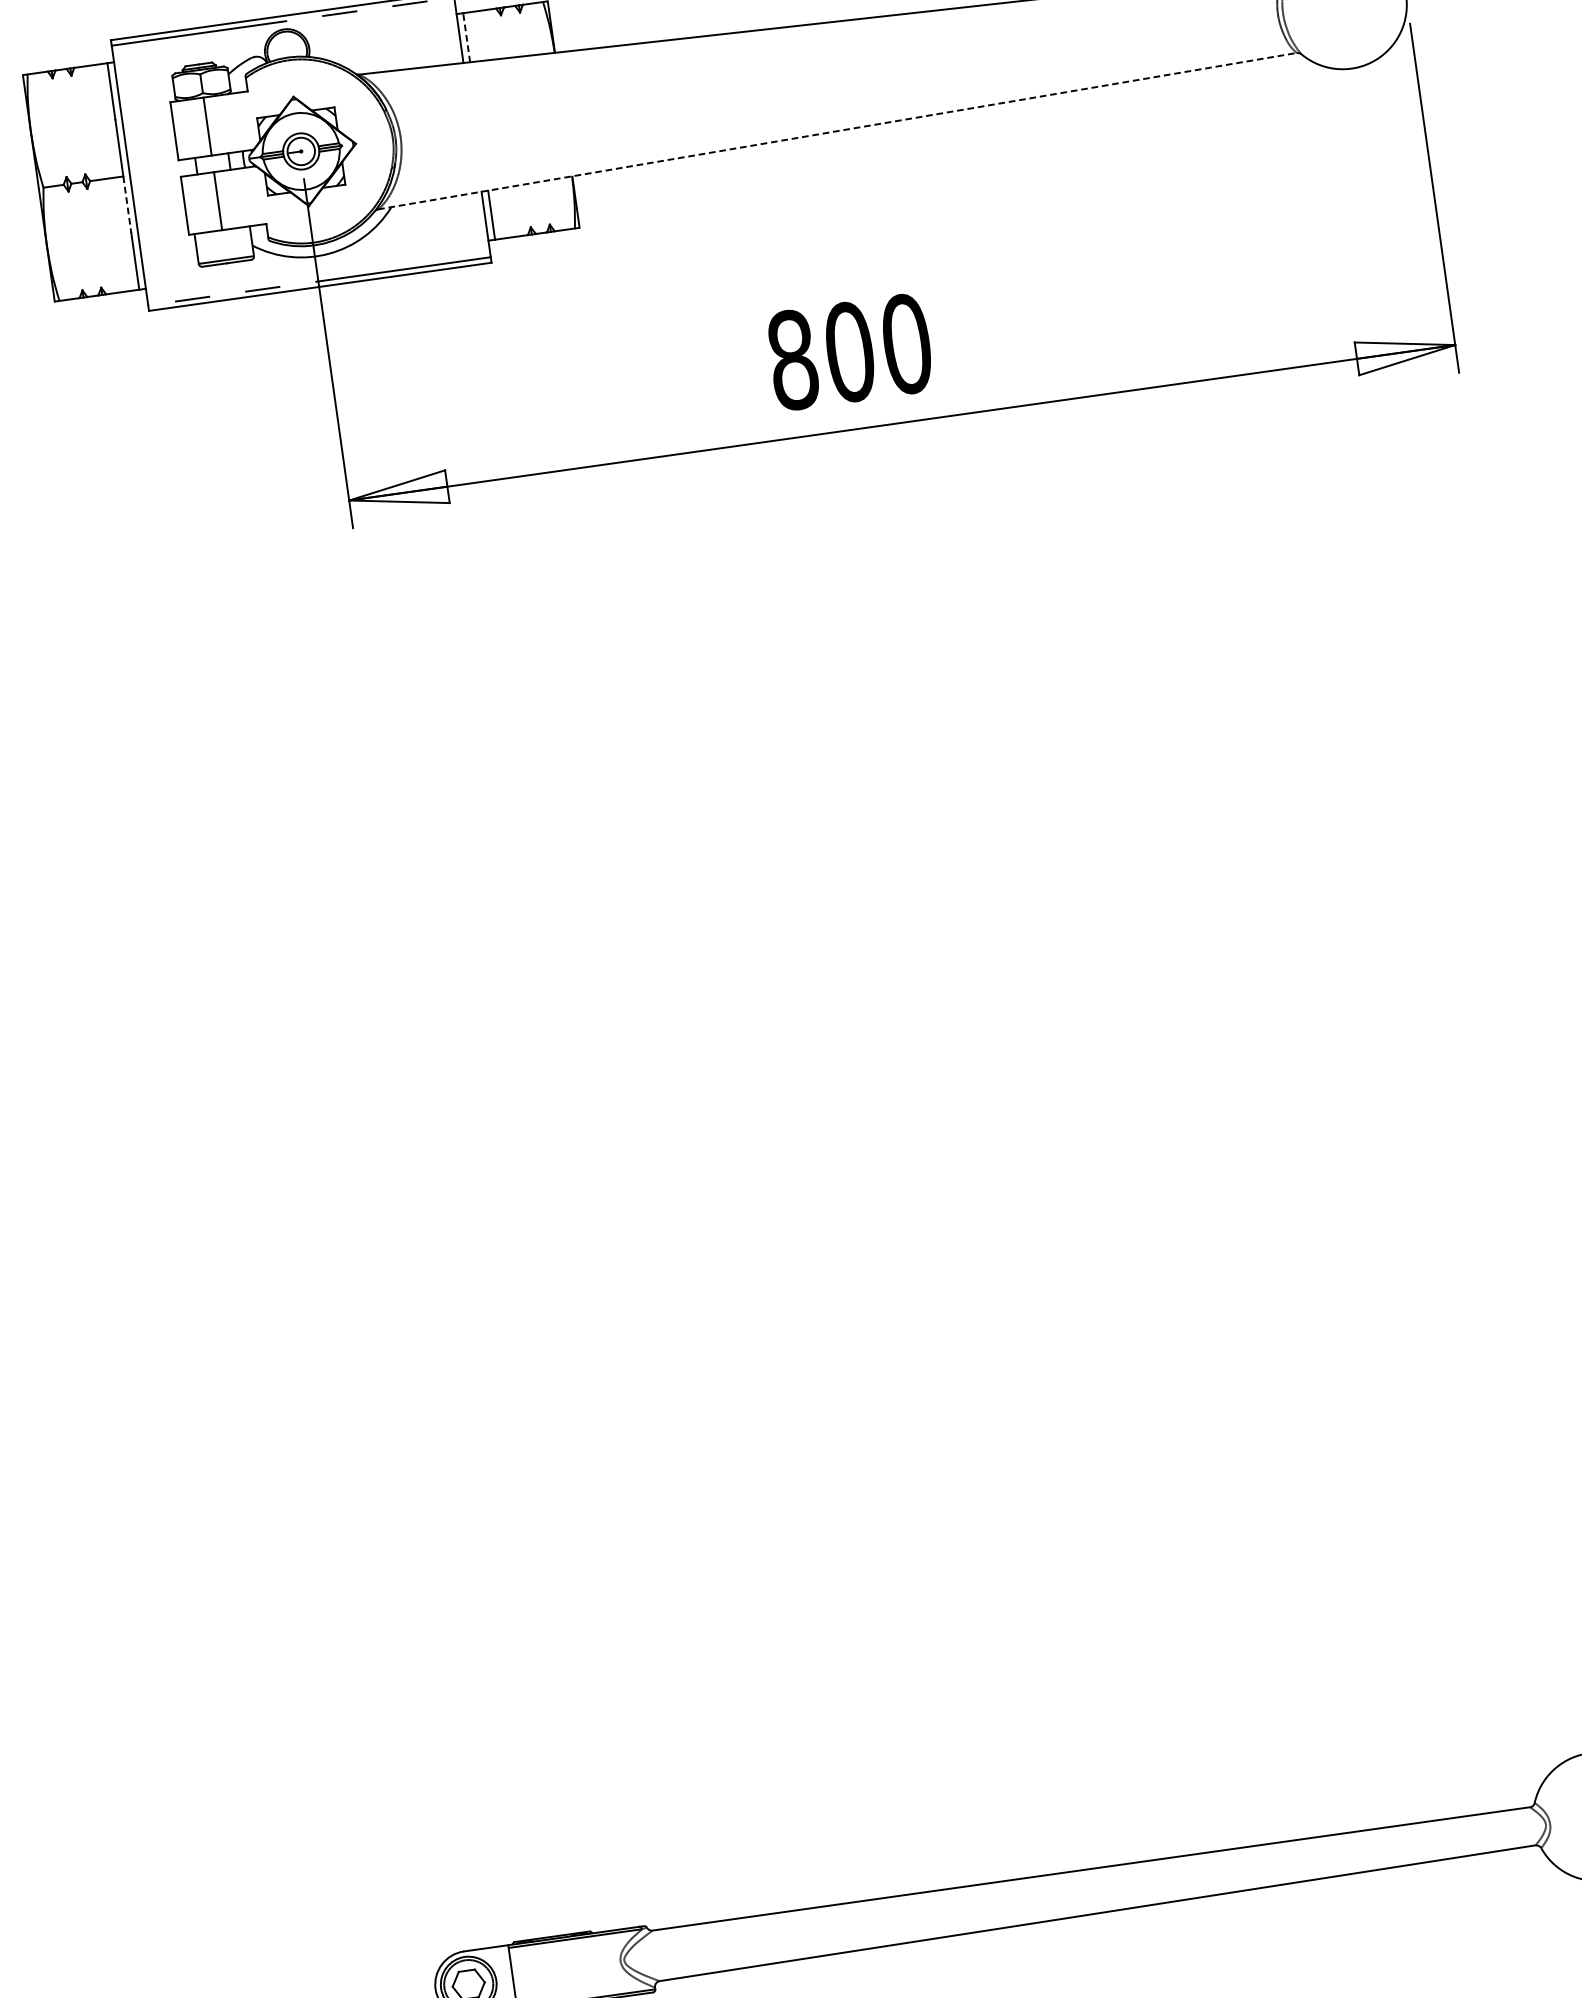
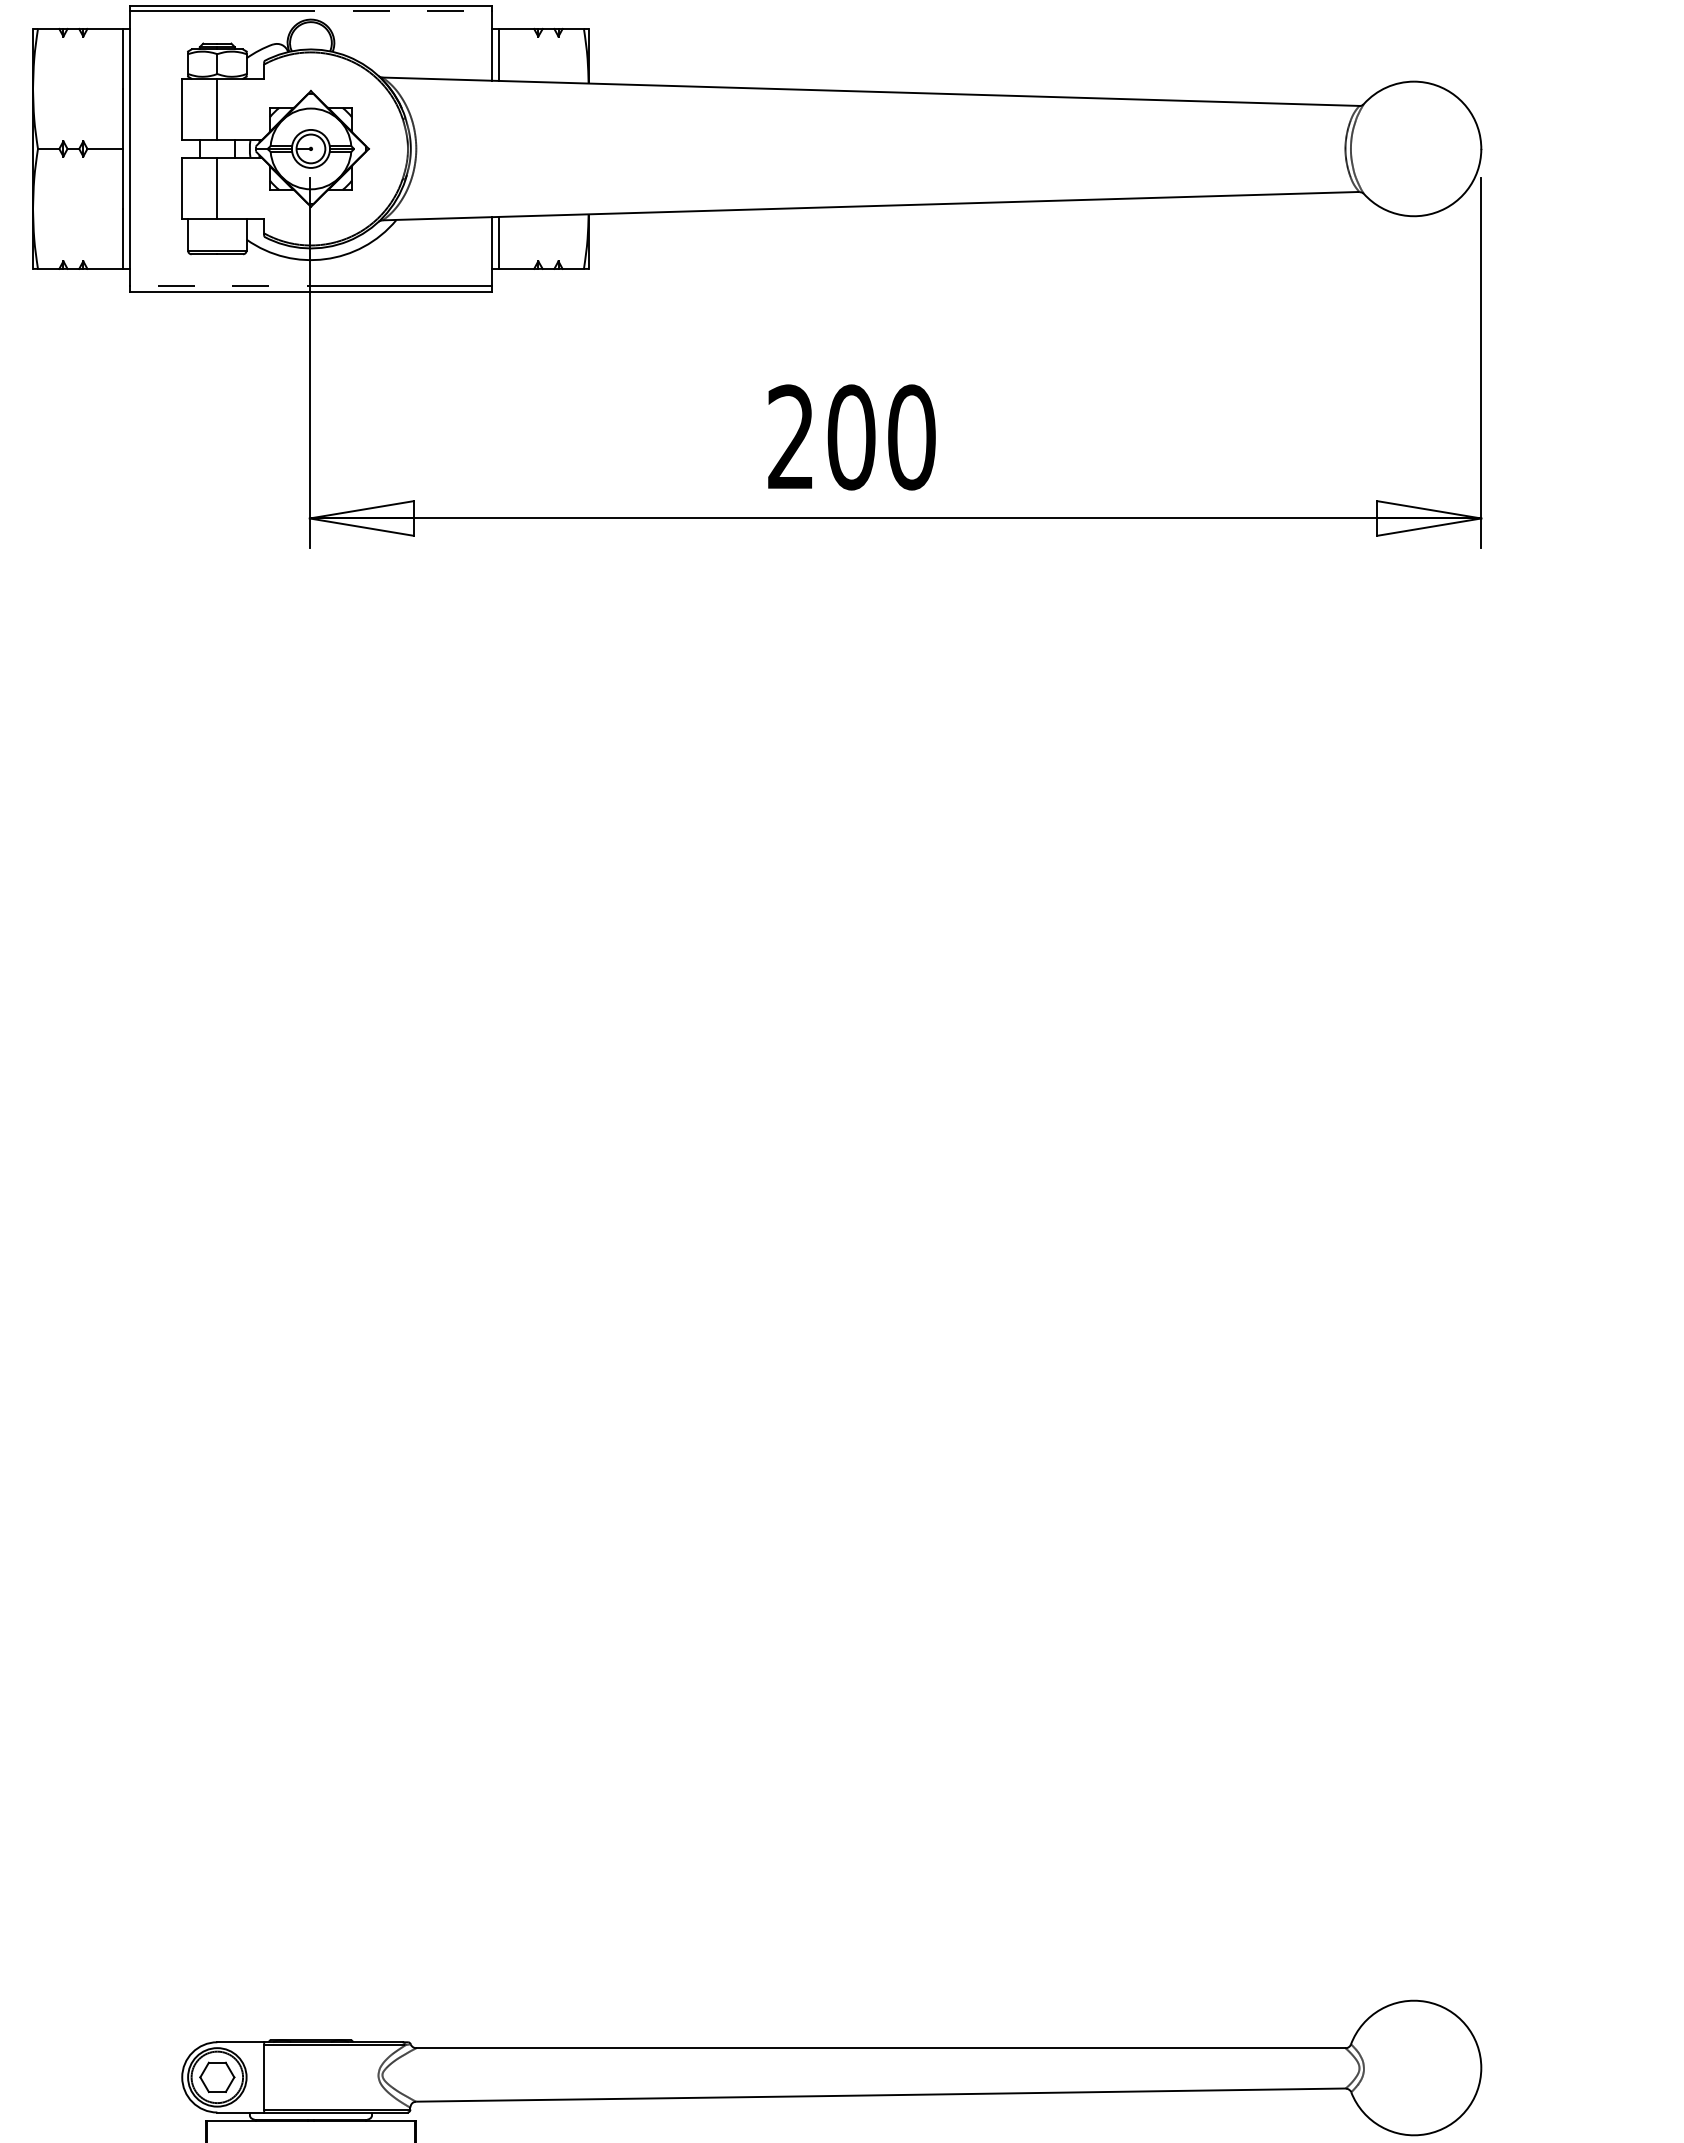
line: (466, 37) -> (499, 54), dashed -> solid
line: (837, 131) -> (870, 206), dashed -> solid
line: (127, 204) -> (122, 178), dashed -> solid
text: (793, 360) -> (791, 437), 800 -> 200

